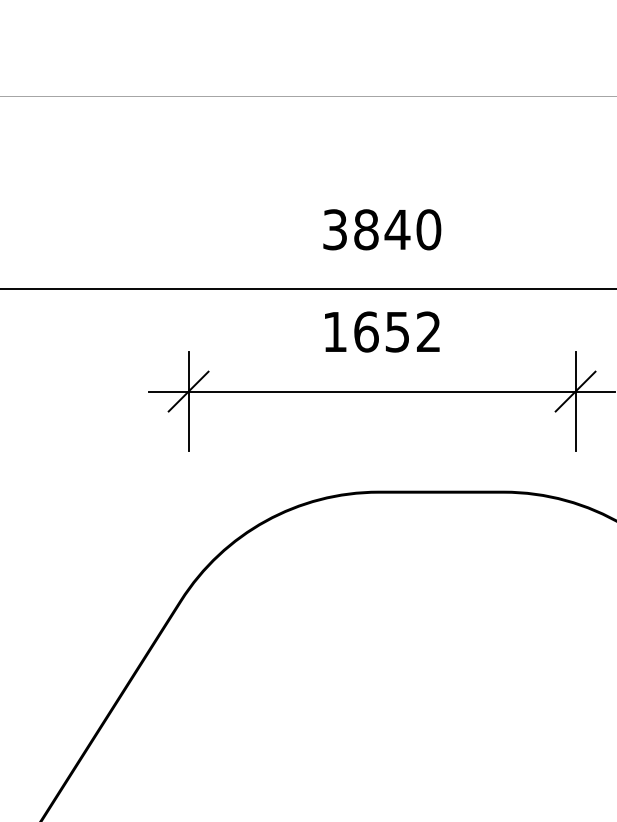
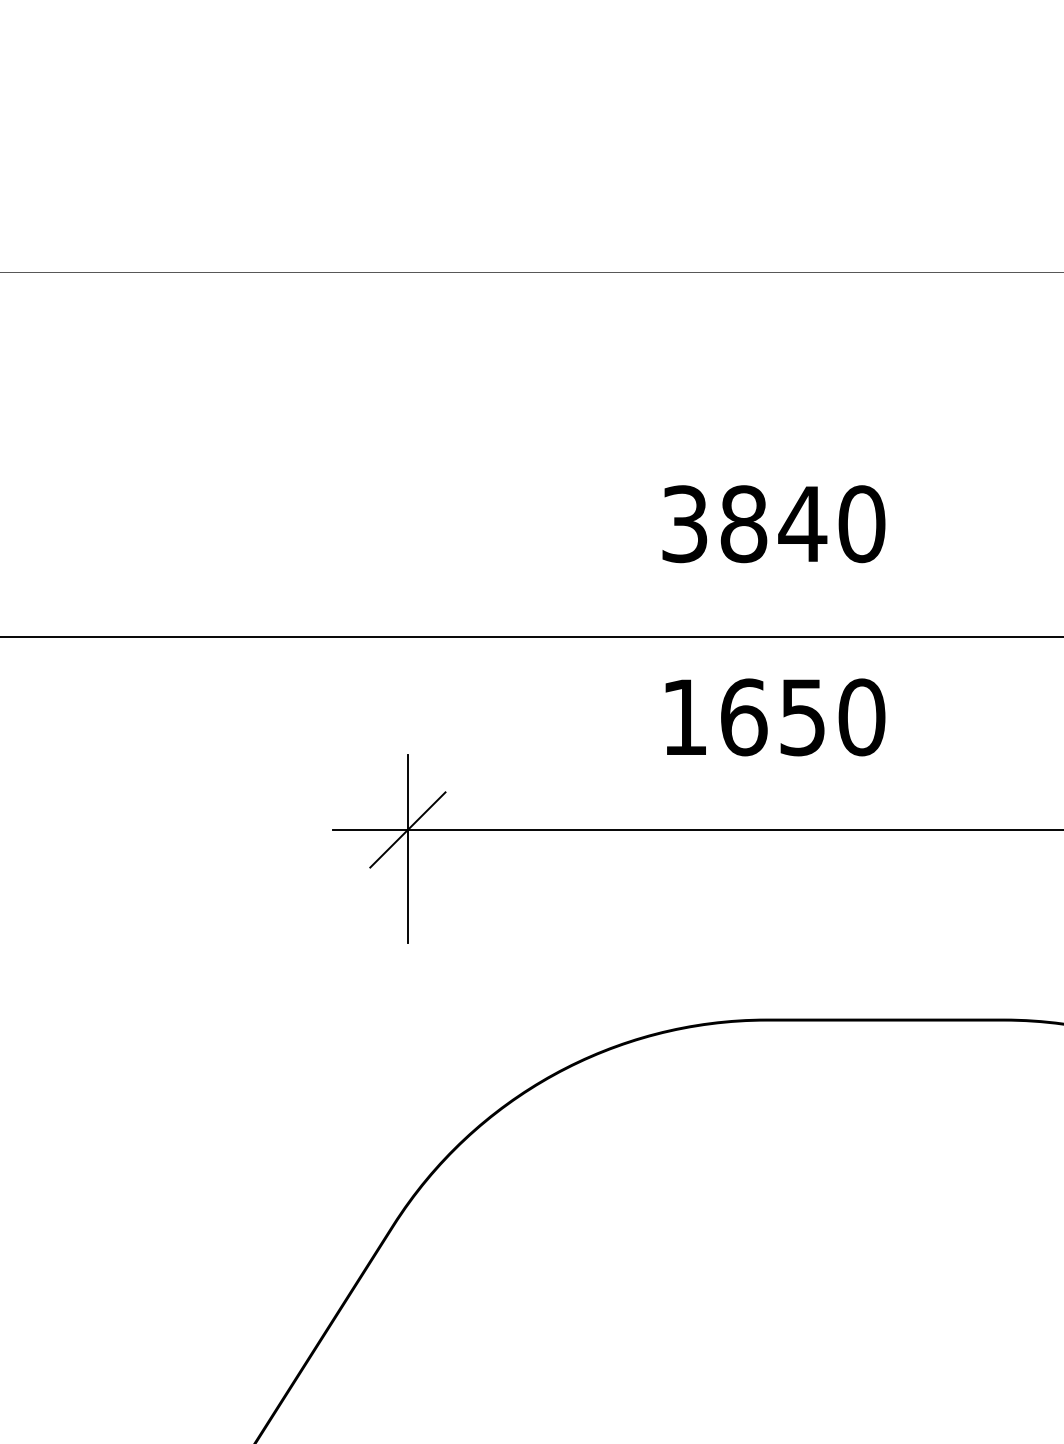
text: (428, 331) -> (861, 716), 1652 -> 1650

